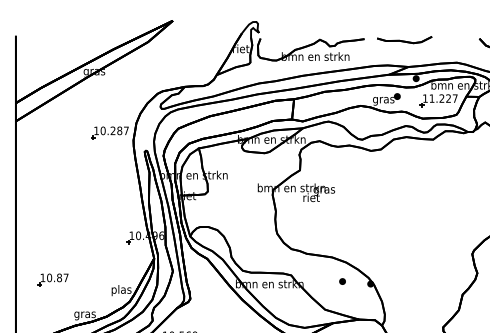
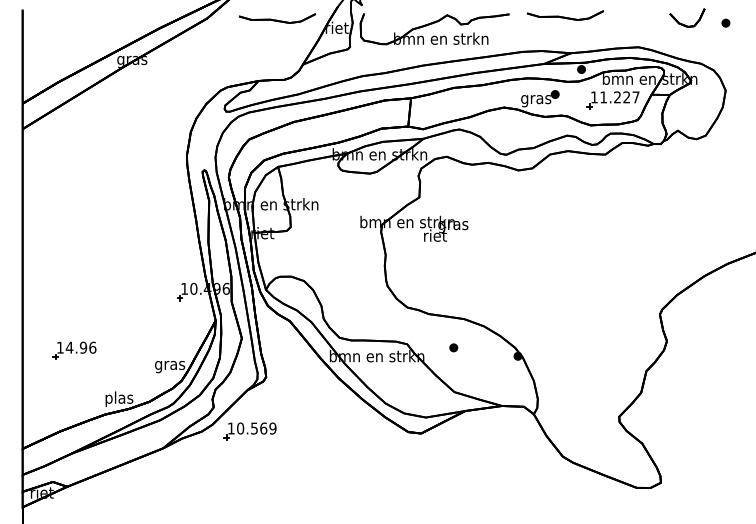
part: (198, 42) -> (277, 18), added
part: (109, 133) -> (153, 145), removed
text: (57, 277) -> (80, 347), 10.87 -> 14.96
part: (342, 281) -> (453, 347), moved
text: (121, 290) -> (170, 365), plas -> gras
text: (85, 314) -> (119, 398), gras -> plas

